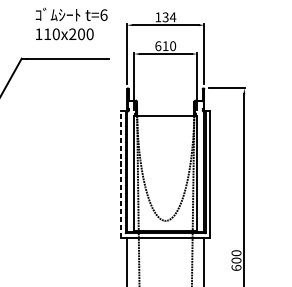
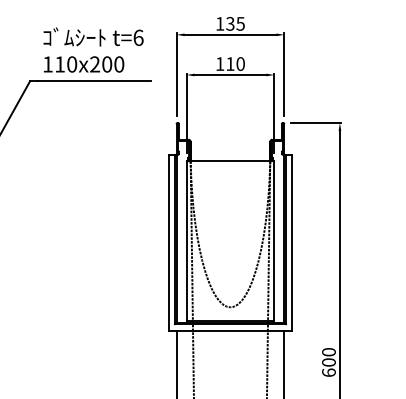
text: (172, 17) -> (240, 23), 134 -> 135
text: (71, 23) -> (93, 49), moved
text: (158, 45) -> (220, 63), 610 -> 110
line: (121, 174) -> (168, 242), dashed -> solid

